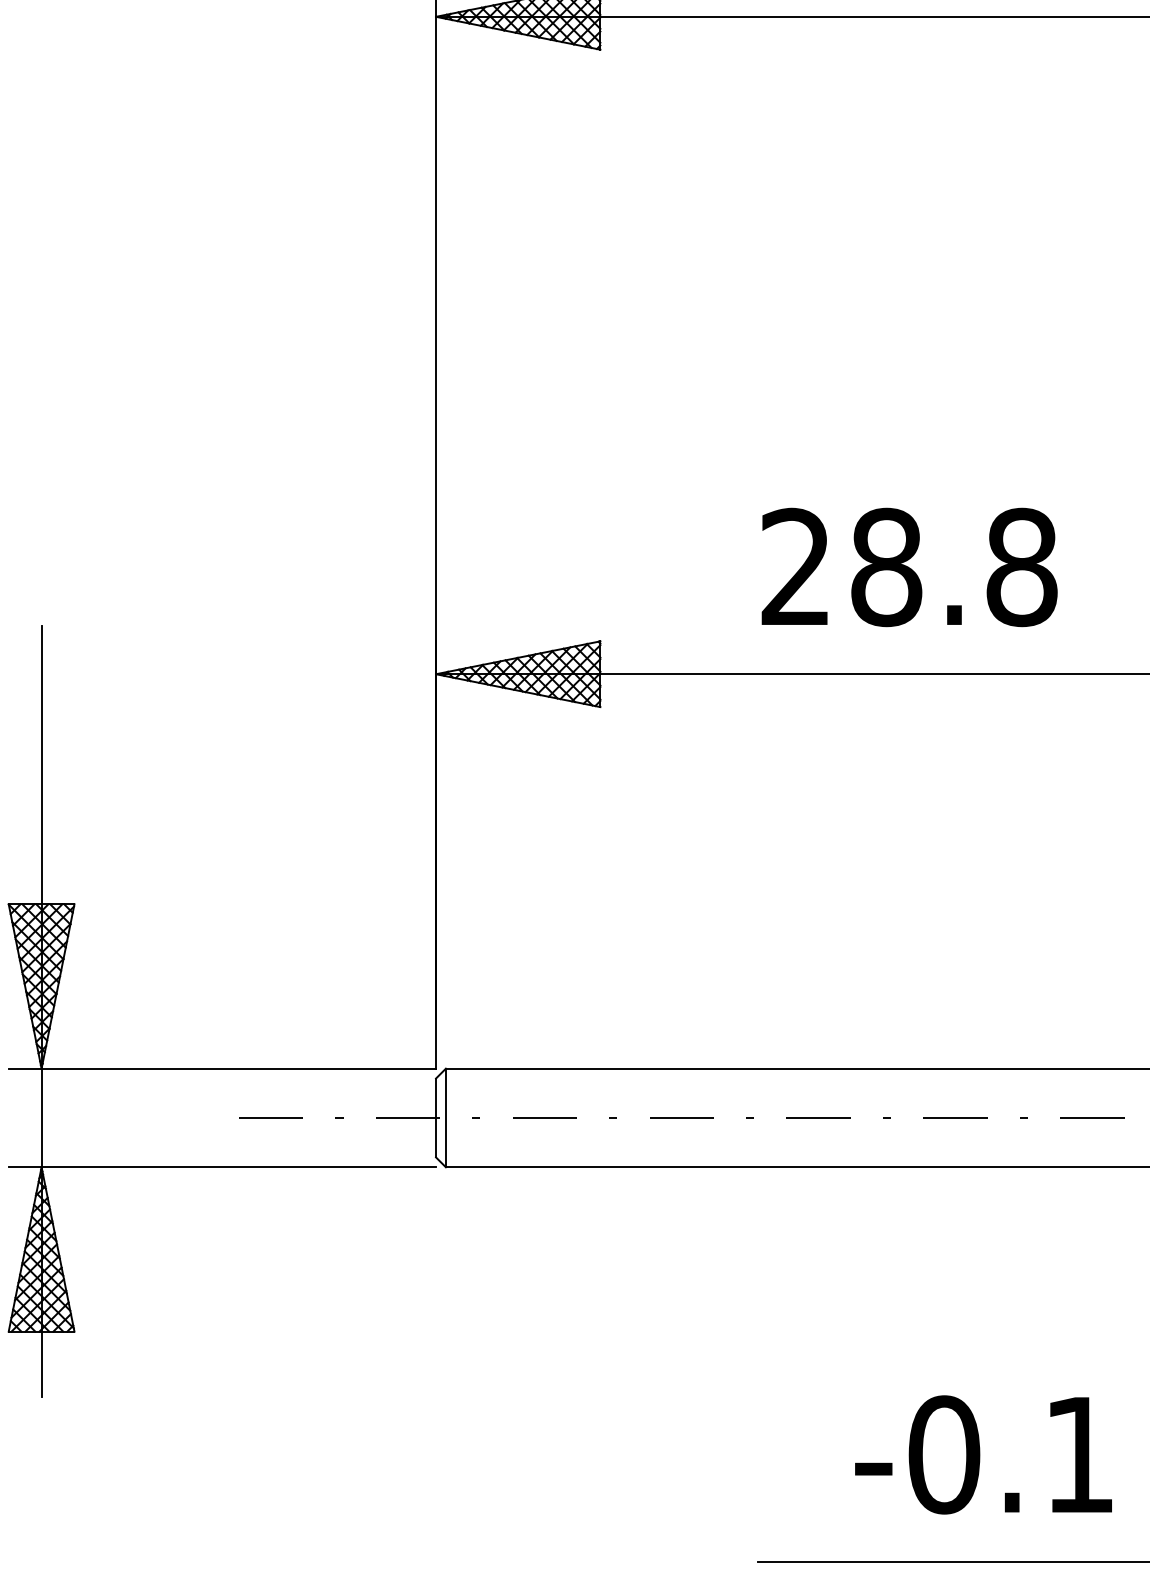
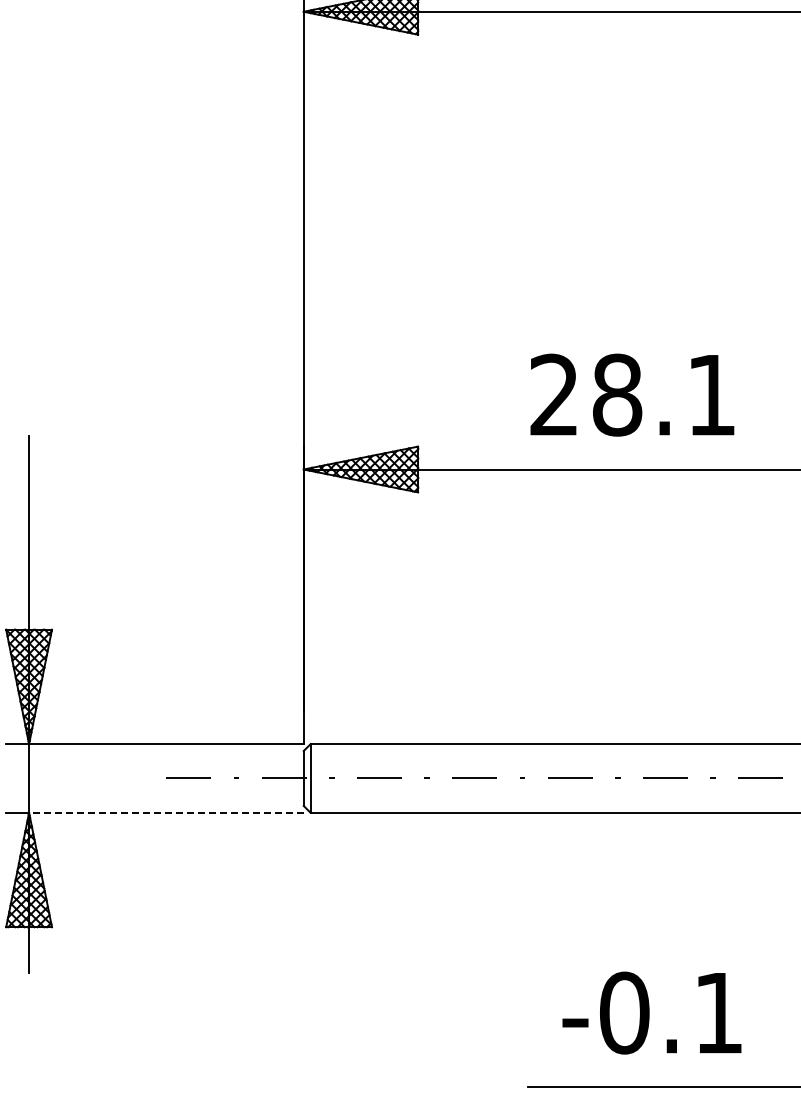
text: (1021, 566) -> (711, 394), 28.8 -> 28.1
line: (237, 1166) -> (165, 812), solid -> dashed
text: (982, 1454) -> (651, 1012), moved

